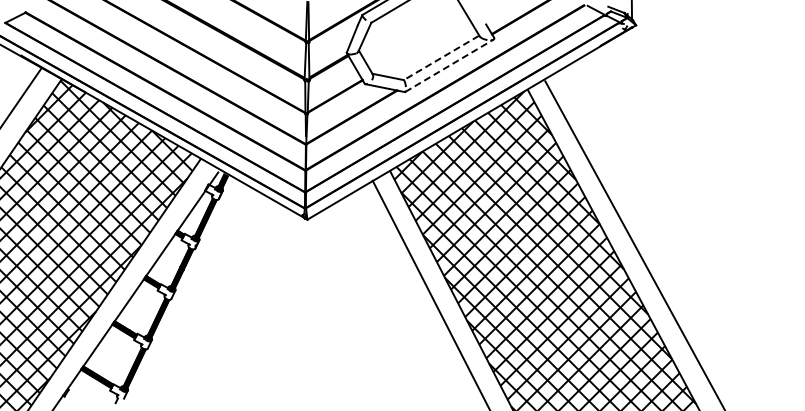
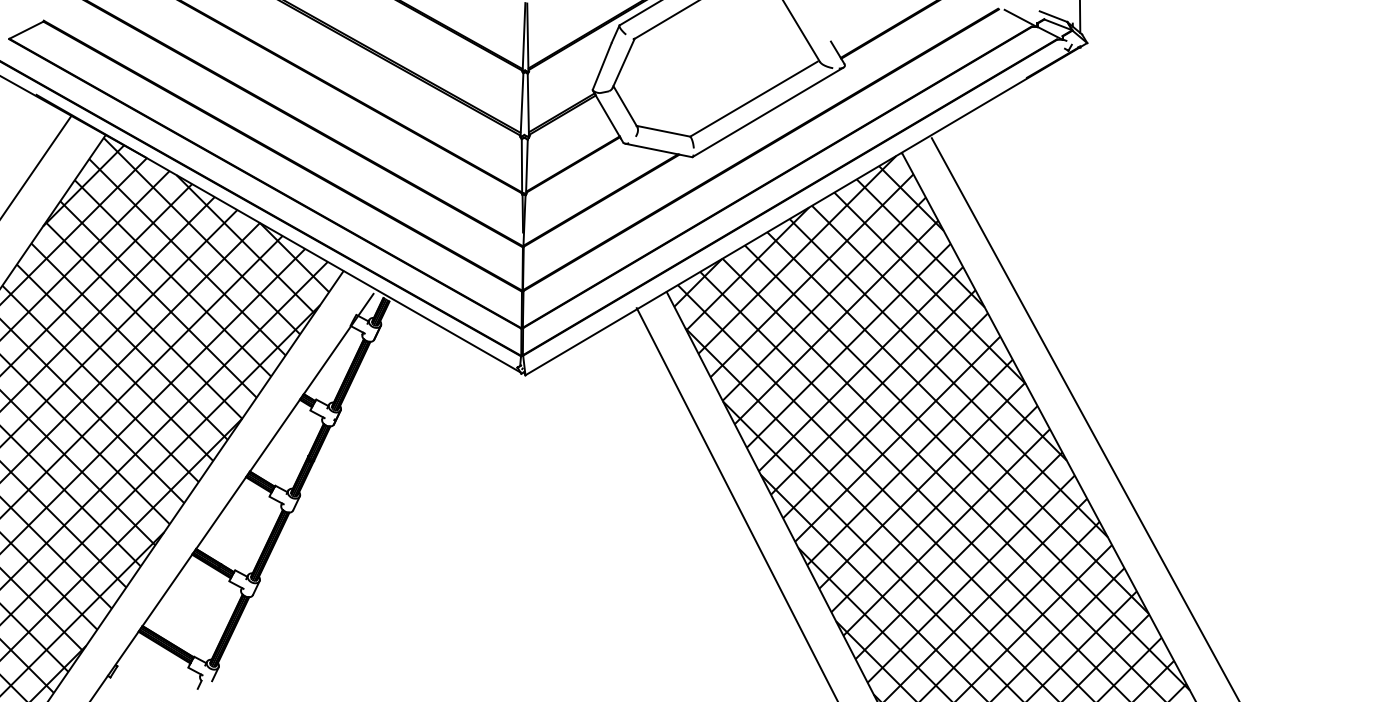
line: (441, 58) -> (754, 99), dashed -> solid
line: (449, 65) -> (768, 111), dashed -> solid

